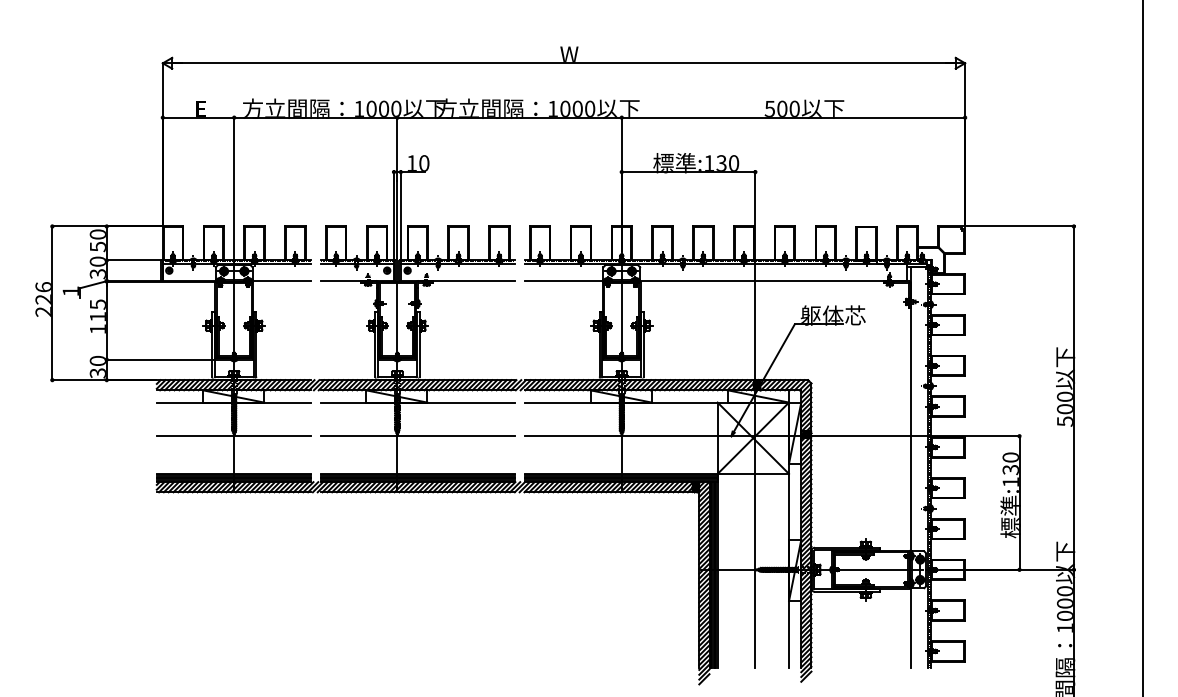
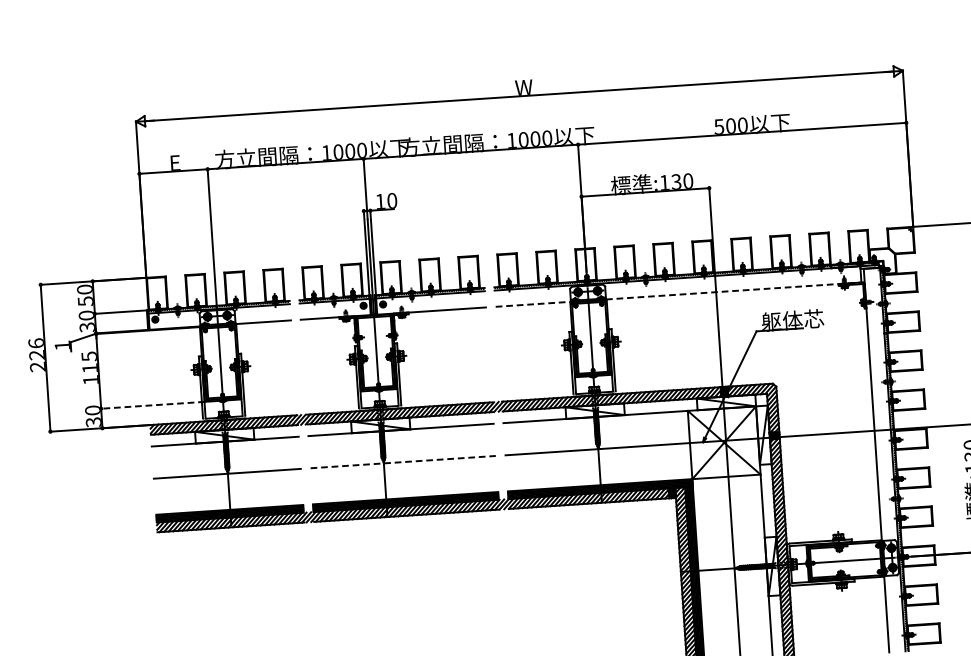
line: (564, 280) -> (533, 303), solid -> dashed
line: (773, 280) -> (733, 290), solid -> dashed
line: (160, 359) -> (152, 405), solid -> dashed
line: (417, 436) -> (403, 462), solid -> dashed

